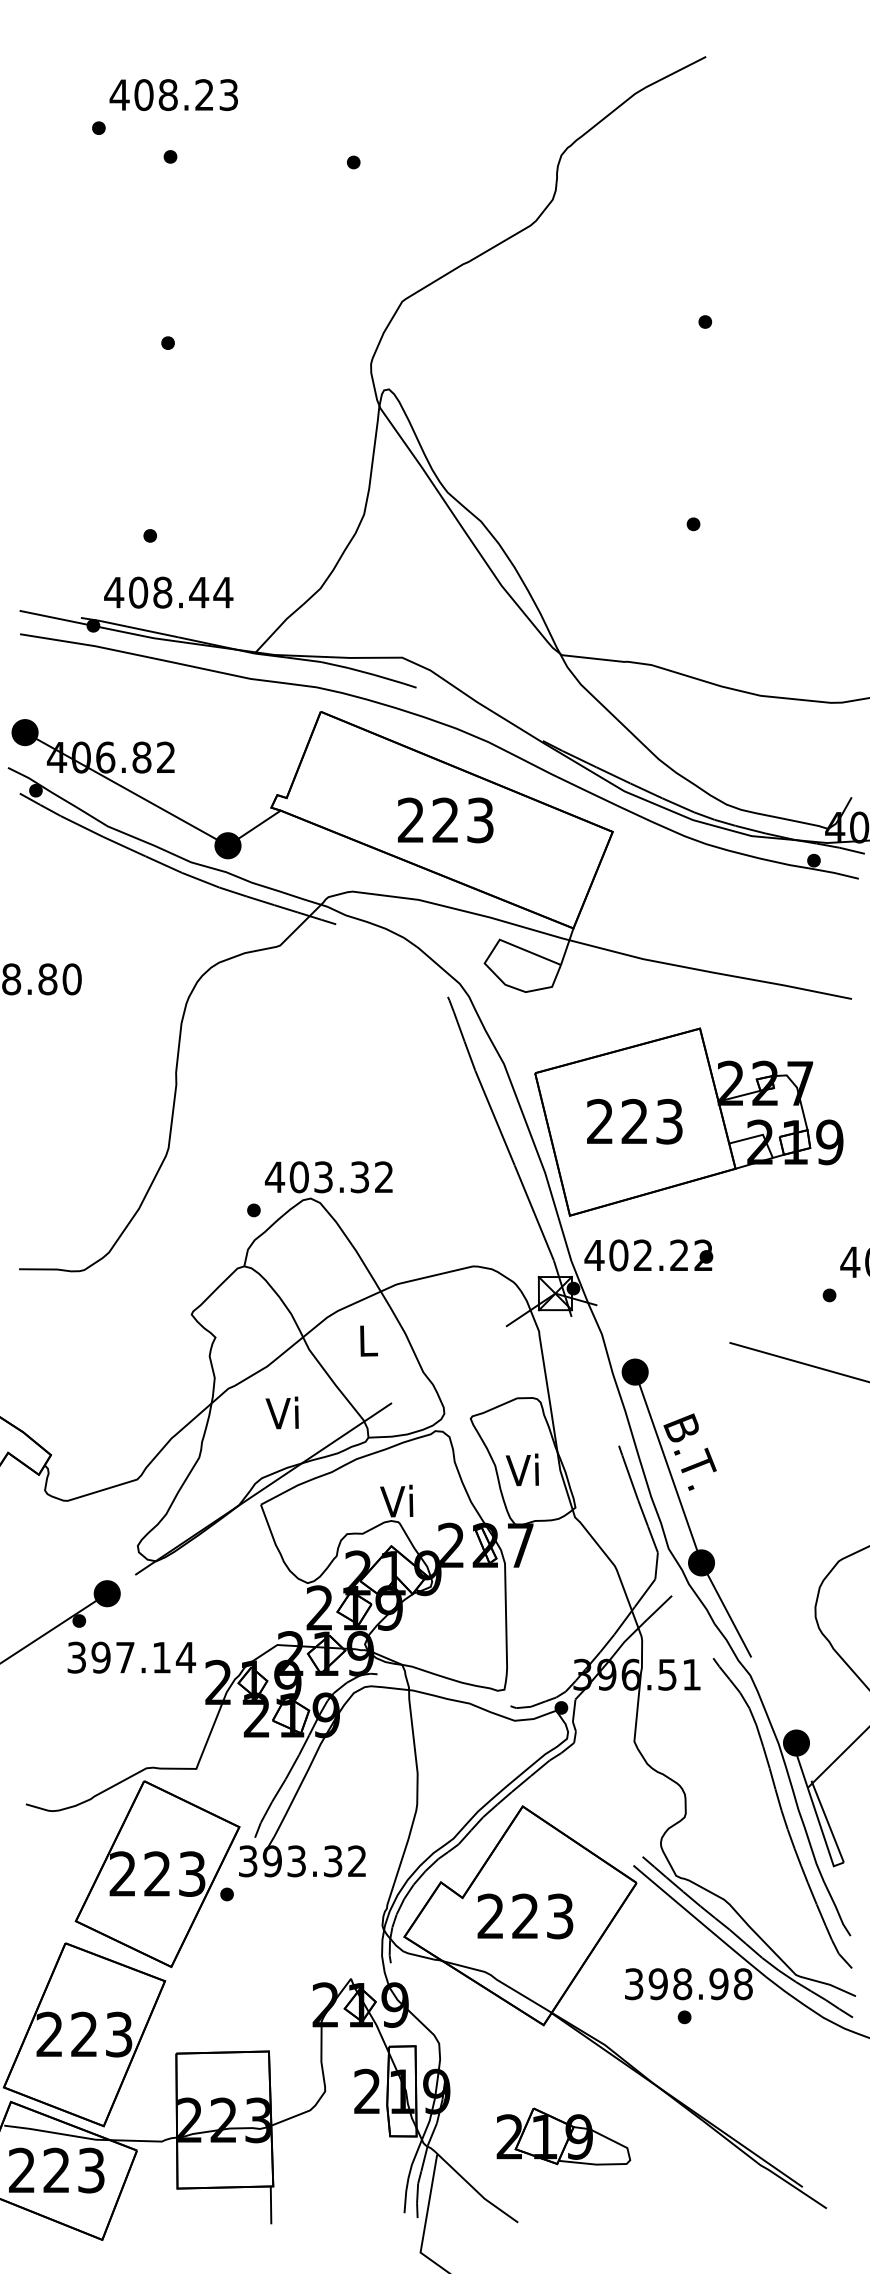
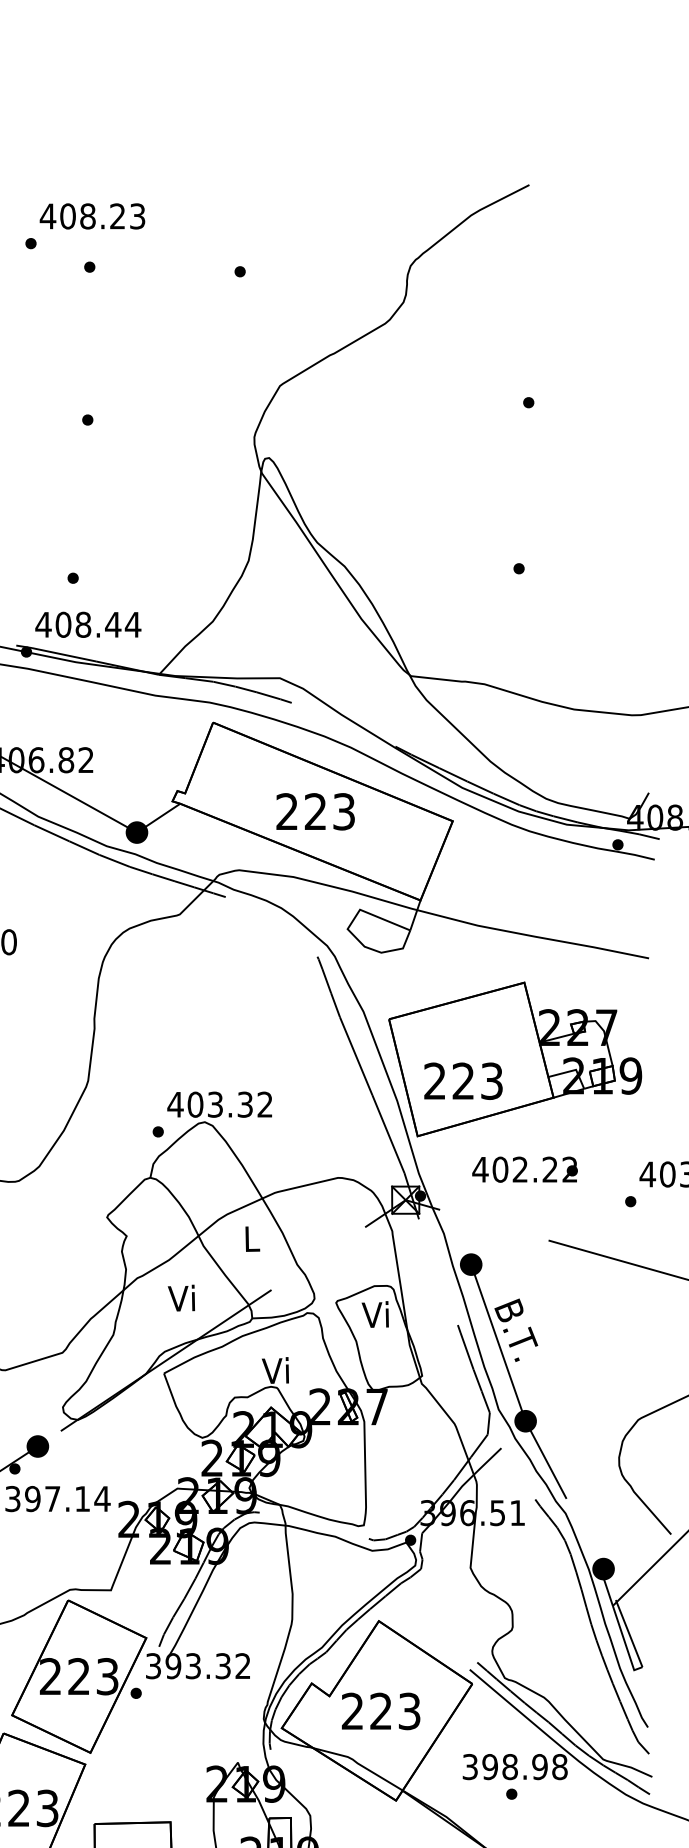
text: (634, 1121) -> (463, 1081), moved
text: (648, 1255) -> (524, 1169), moved
text: (521, 1469) -> (374, 1314), moved

